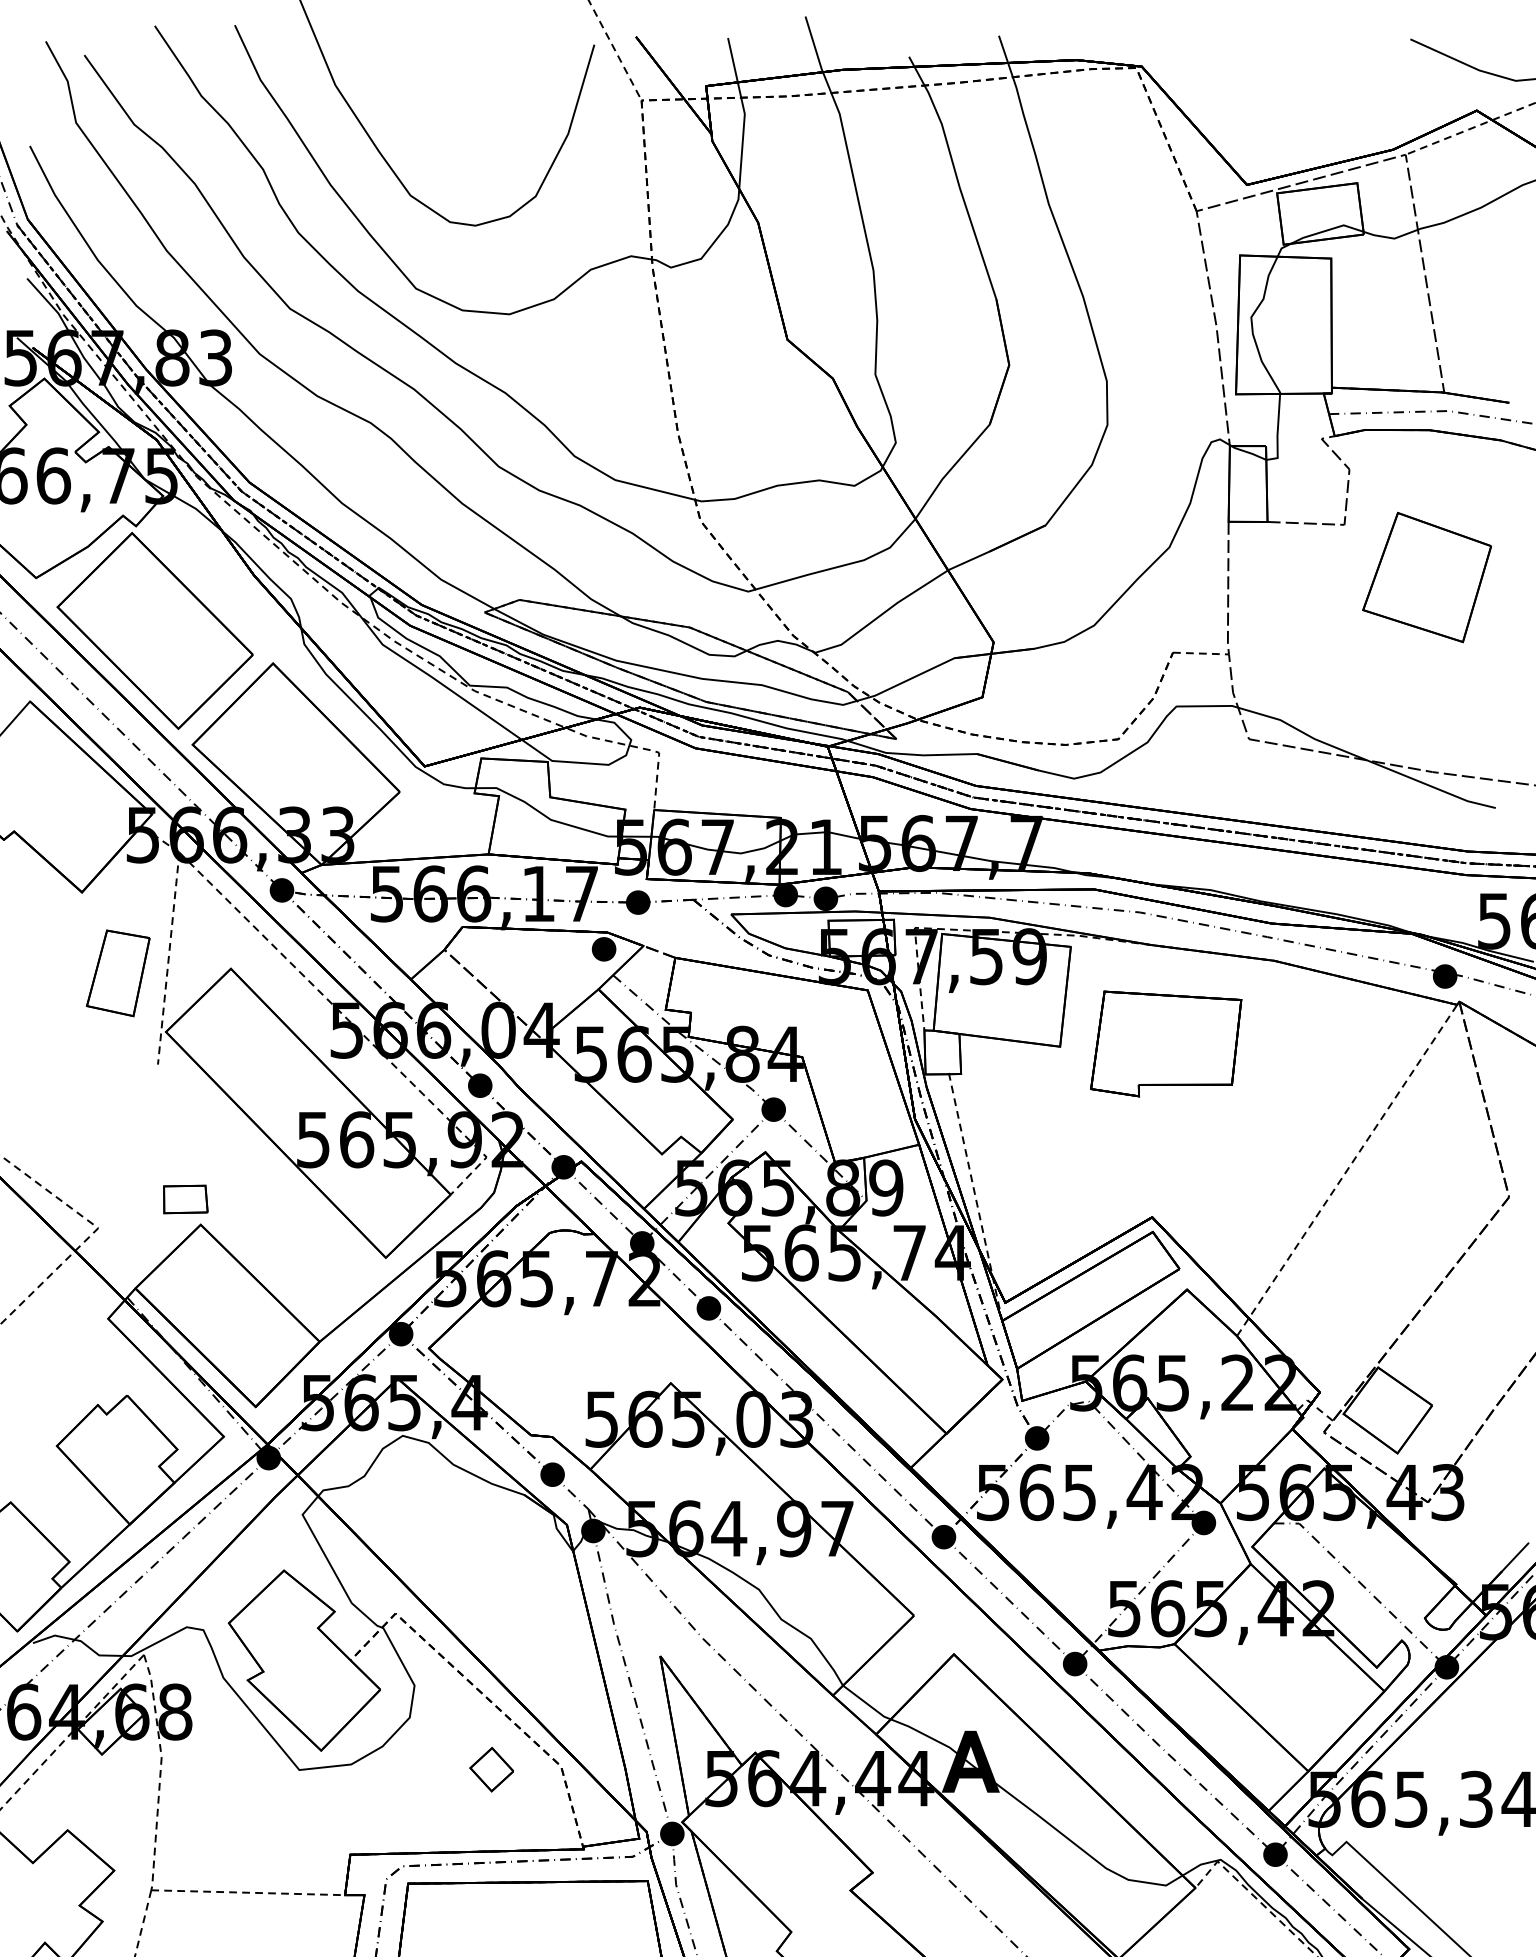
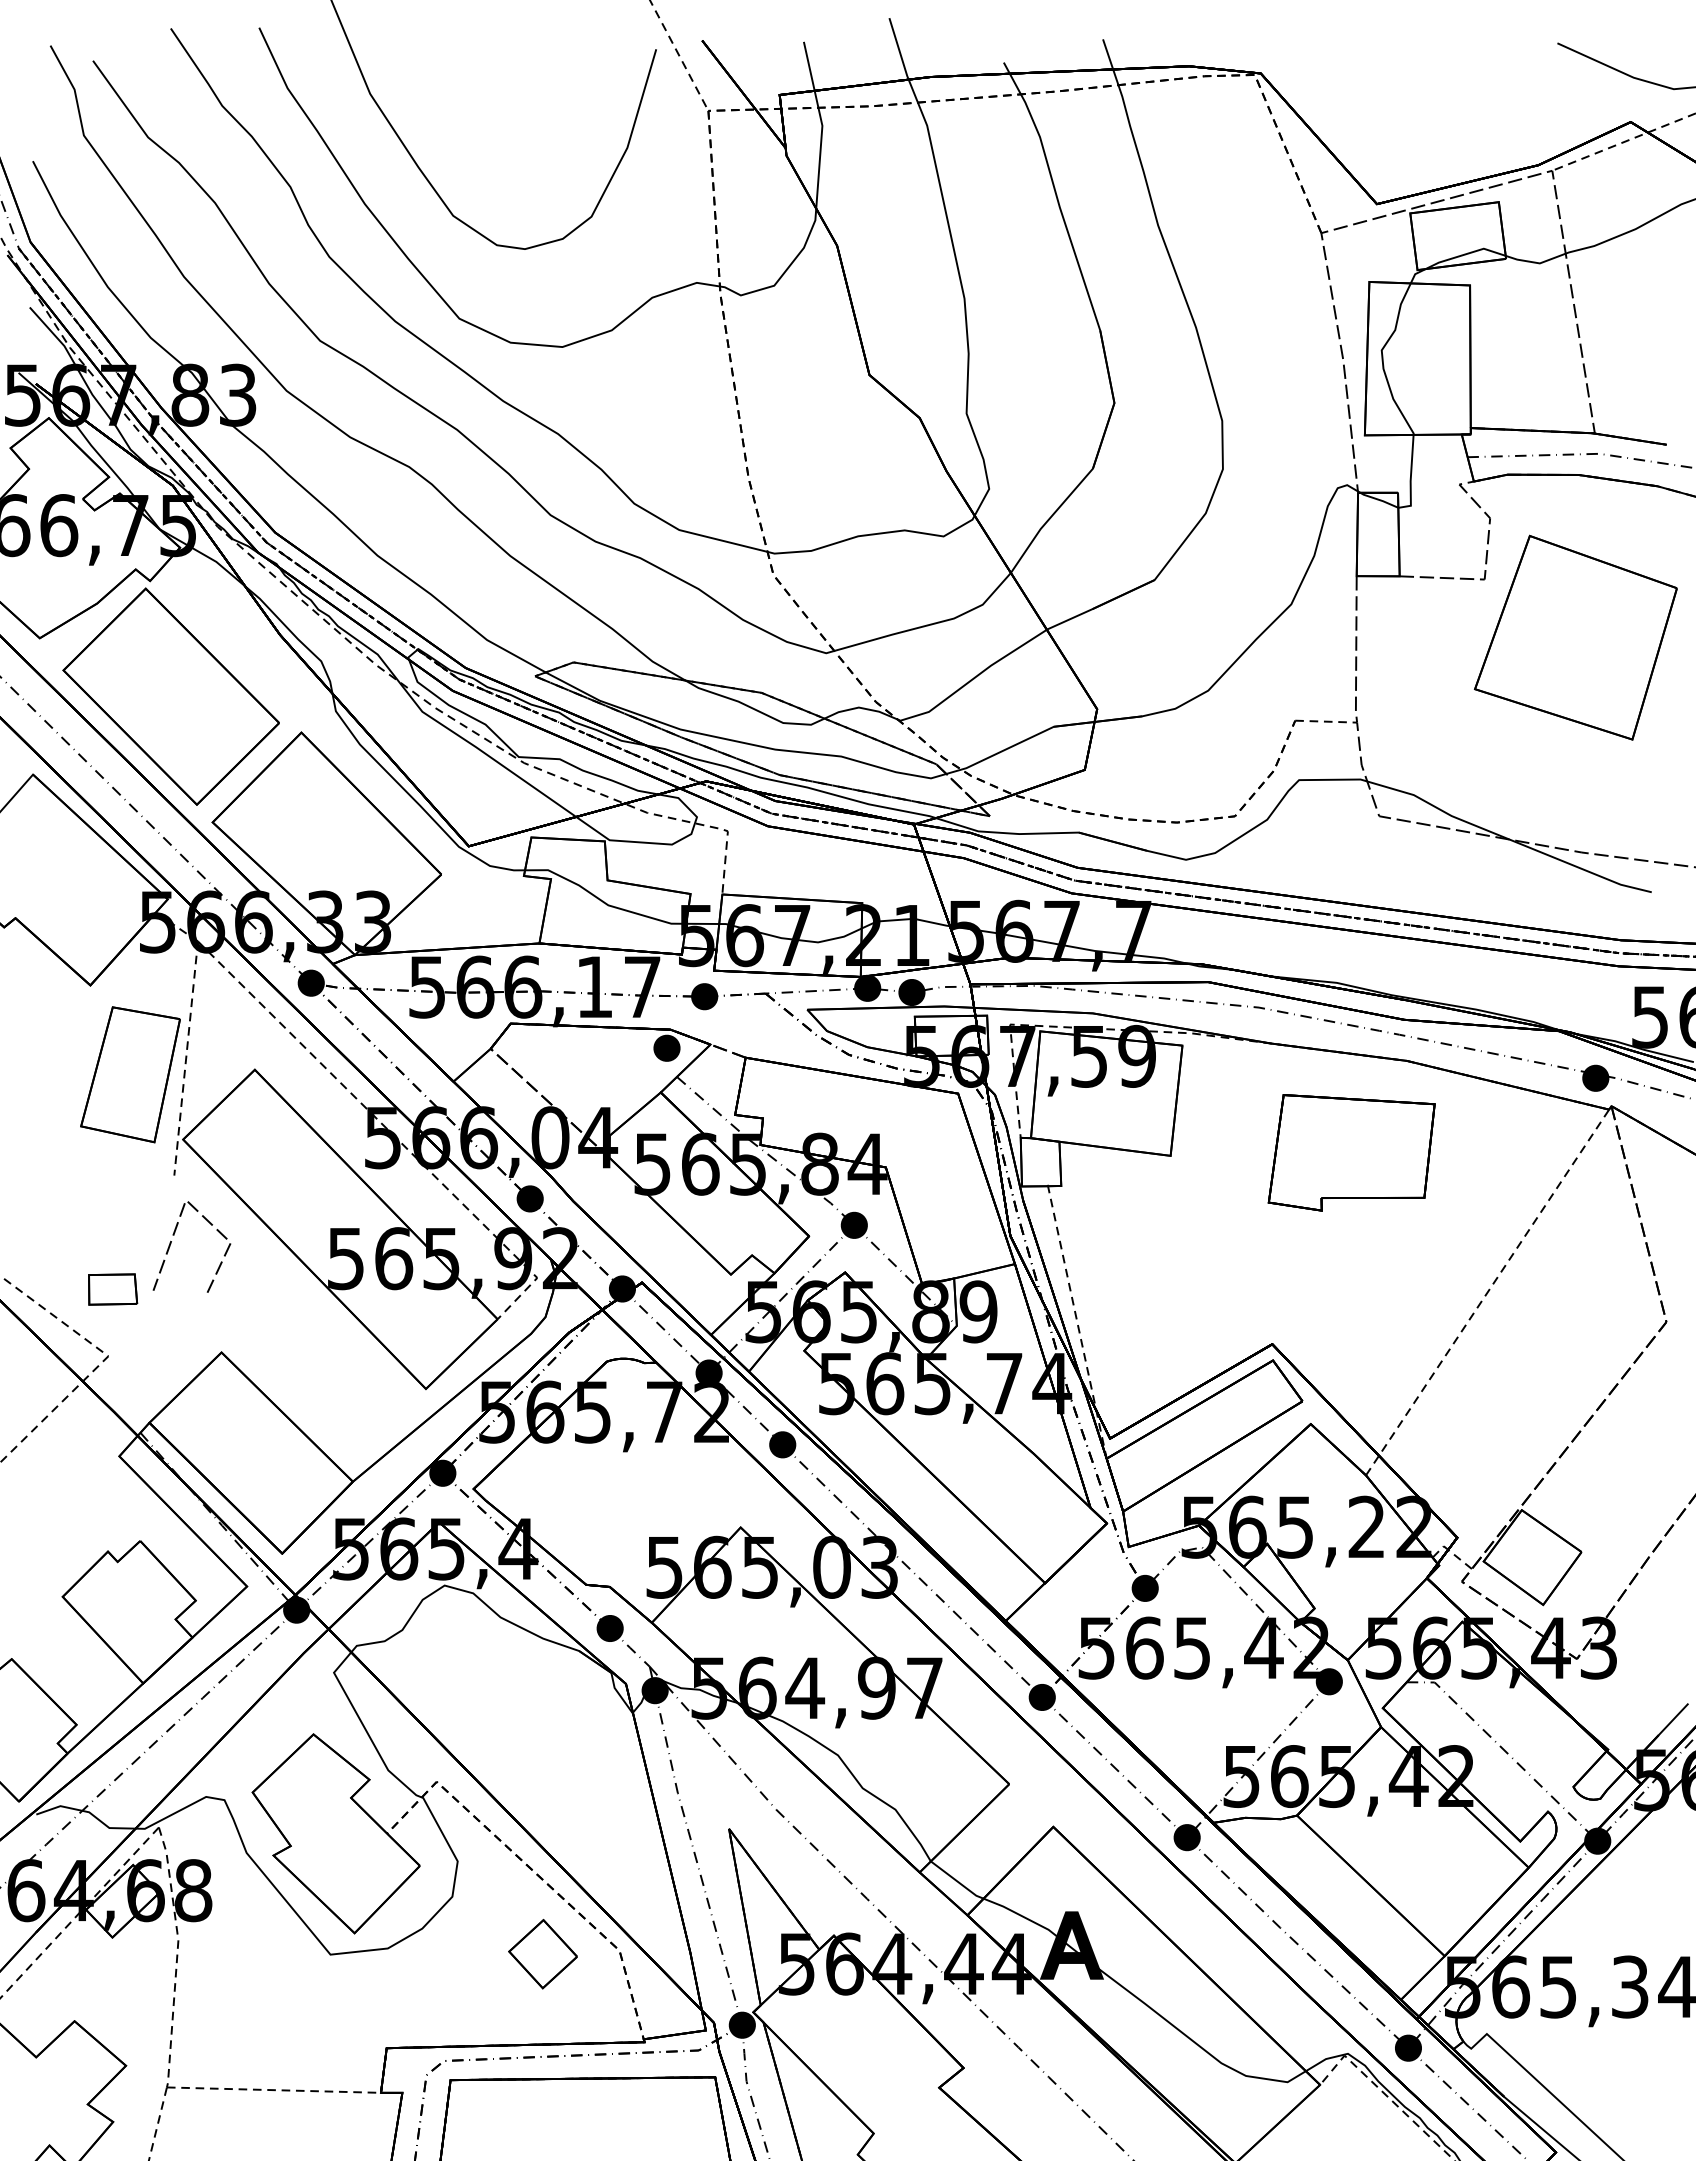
part: (1426, 577) -> (1575, 637), size x1.43
part: (118, 973) -> (130, 1074), size x1.43
part: (1165, 1043) -> (1351, 1152), moved
line: (155, 1126) -> (171, 1243), added
part: (186, 1199) -> (113, 1289), moved
part: (491, 1769) -> (542, 1954), size x1.43

